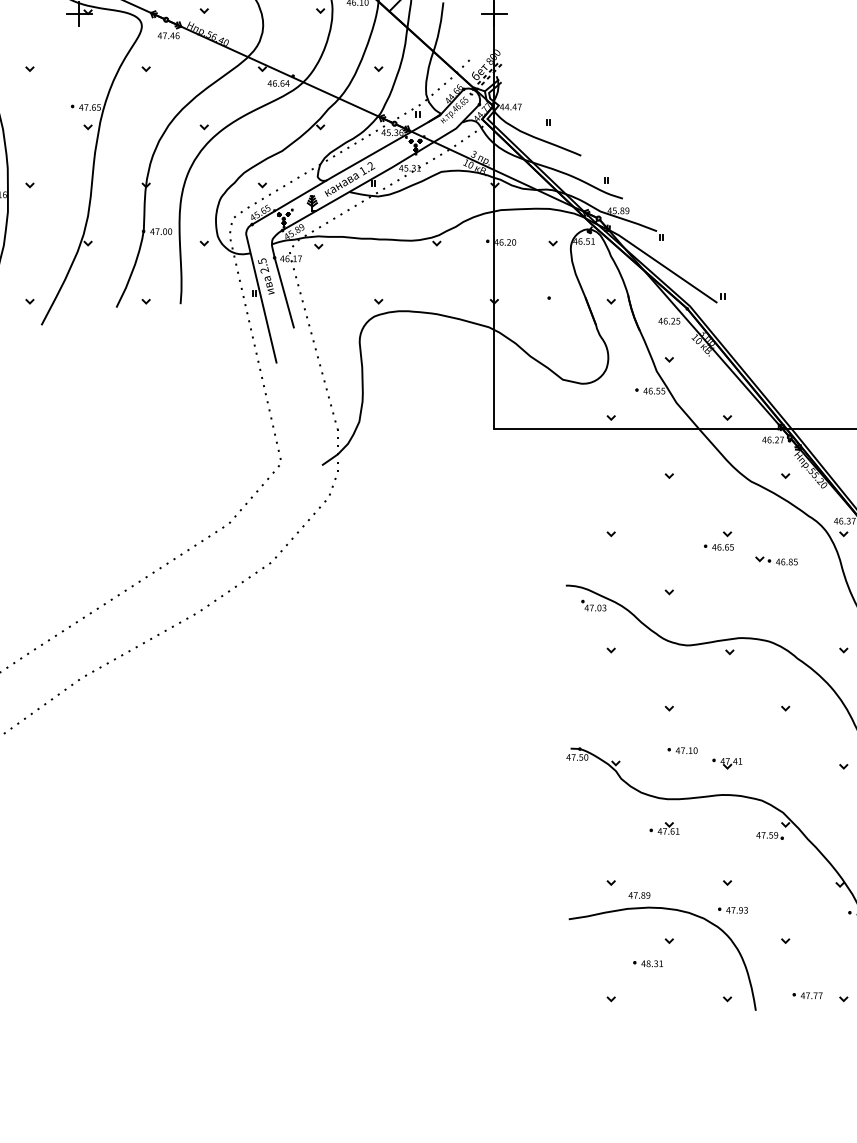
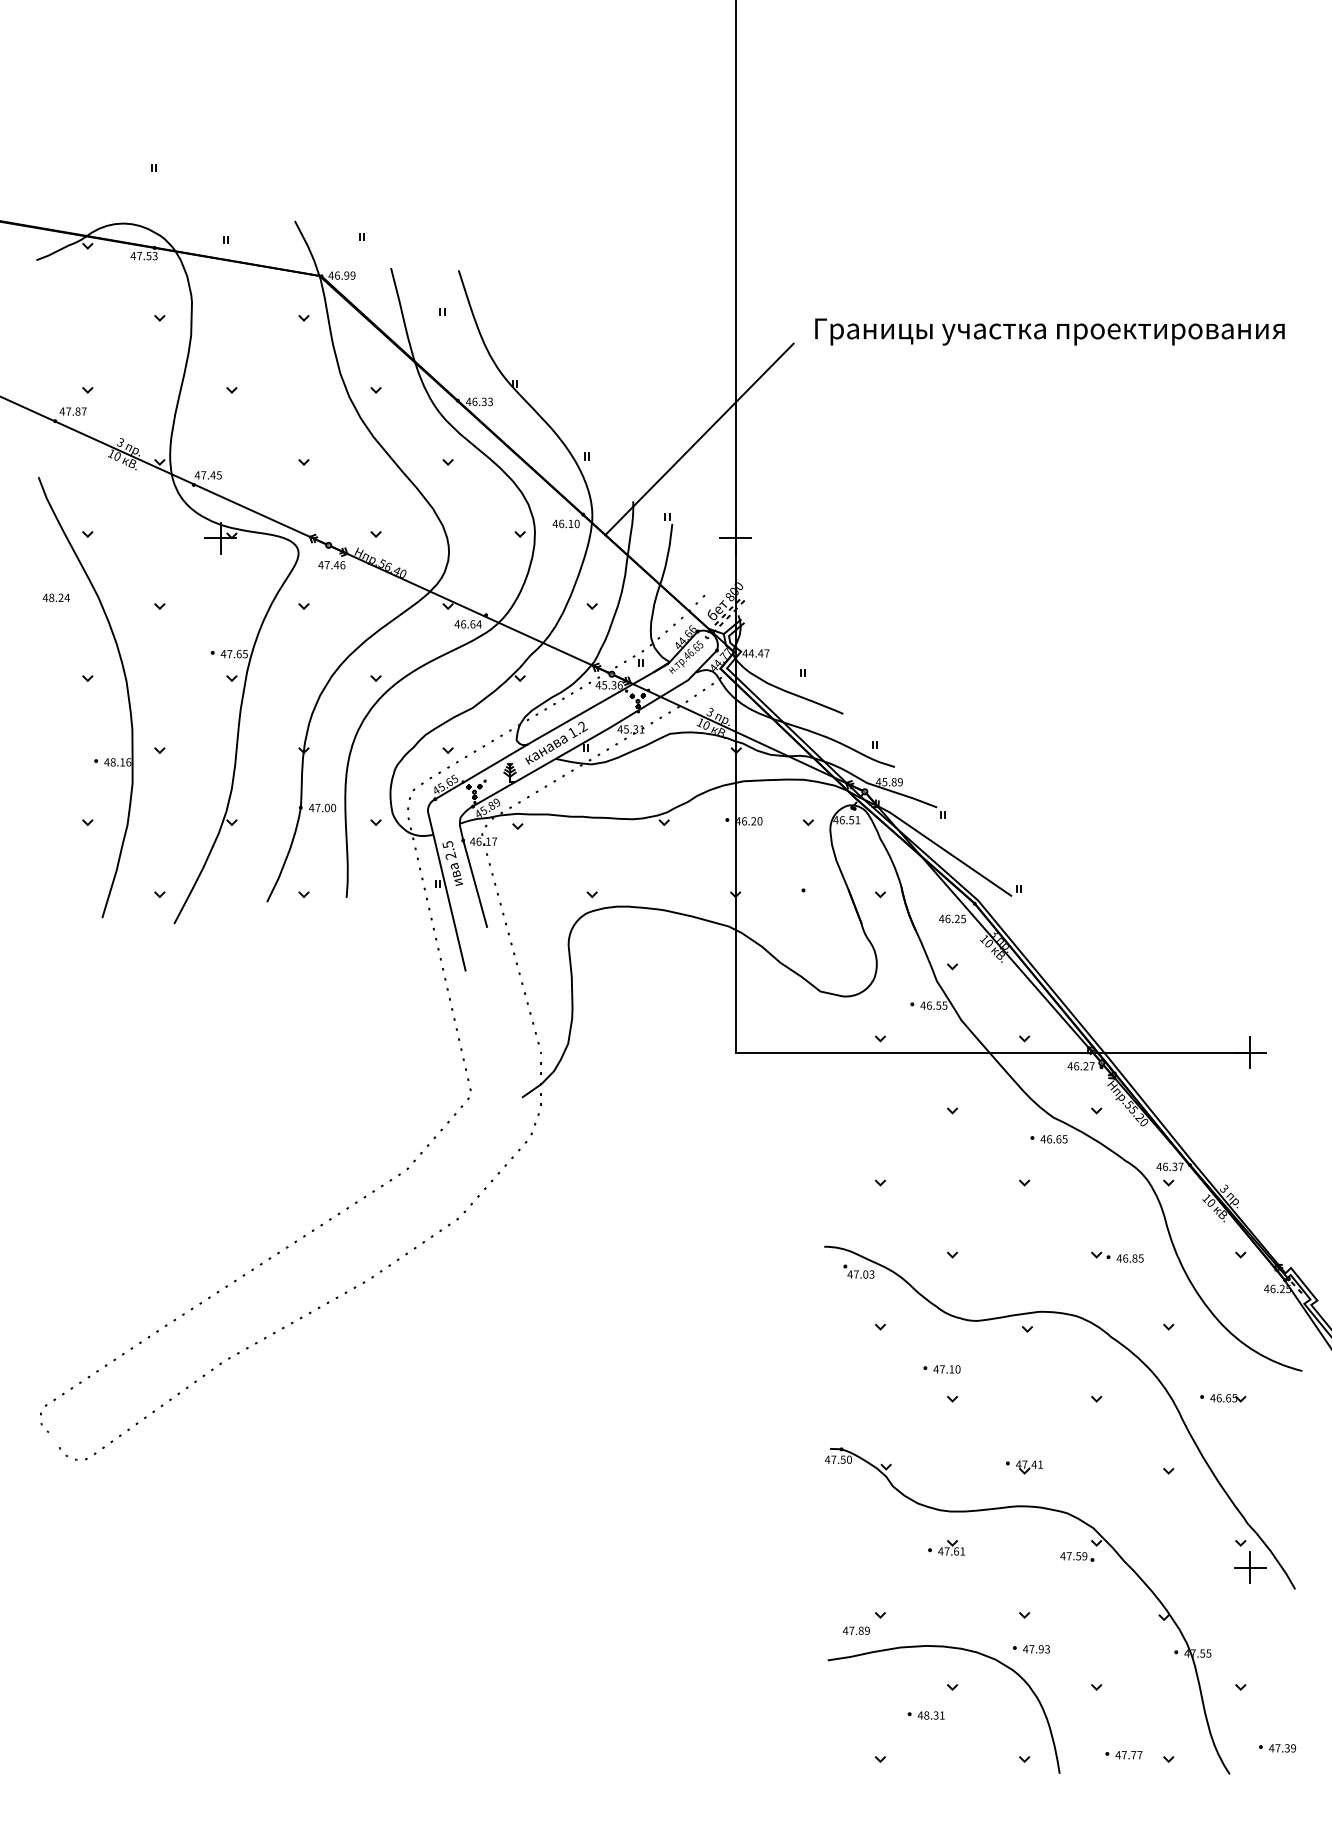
part: (718, 547) -> (1048, 1139), moved
part: (776, 560) -> (1117, 1256), moved
part: (682, 750) -> (941, 1369), moved
text: (638, 895) -> (855, 1630), moved

